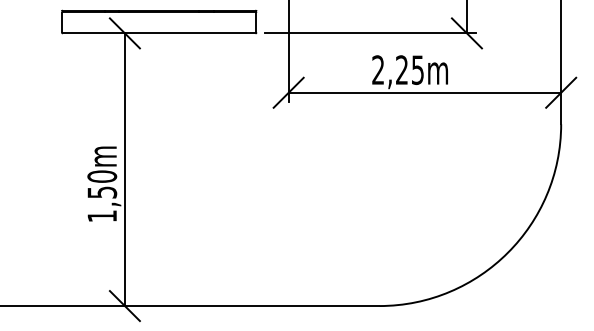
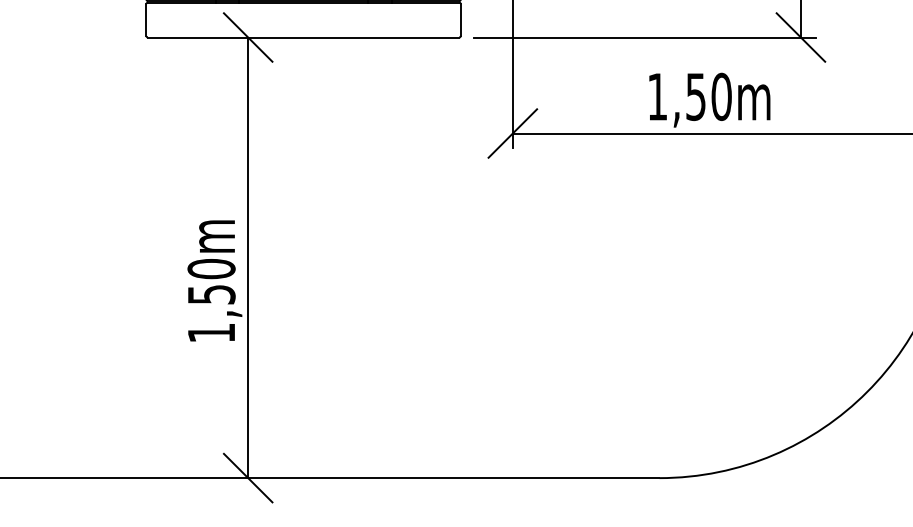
text: (398, 70) -> (690, 97), 2,25m -> 1,50m

